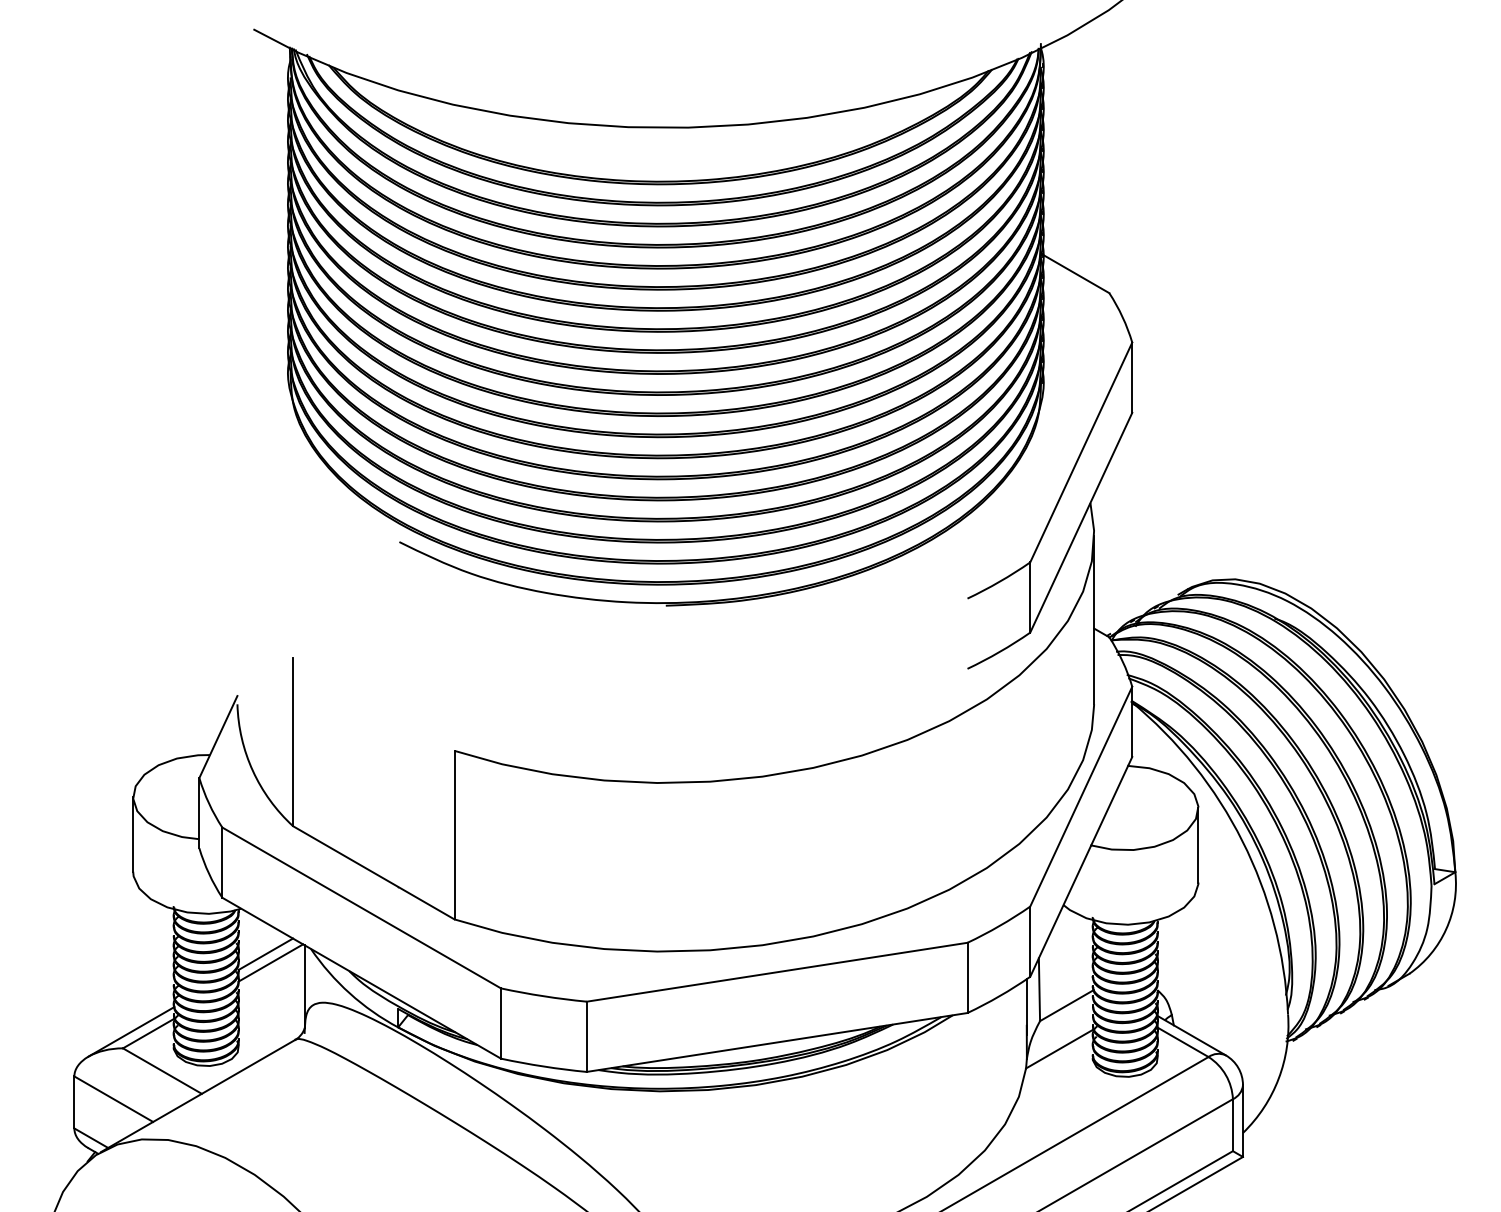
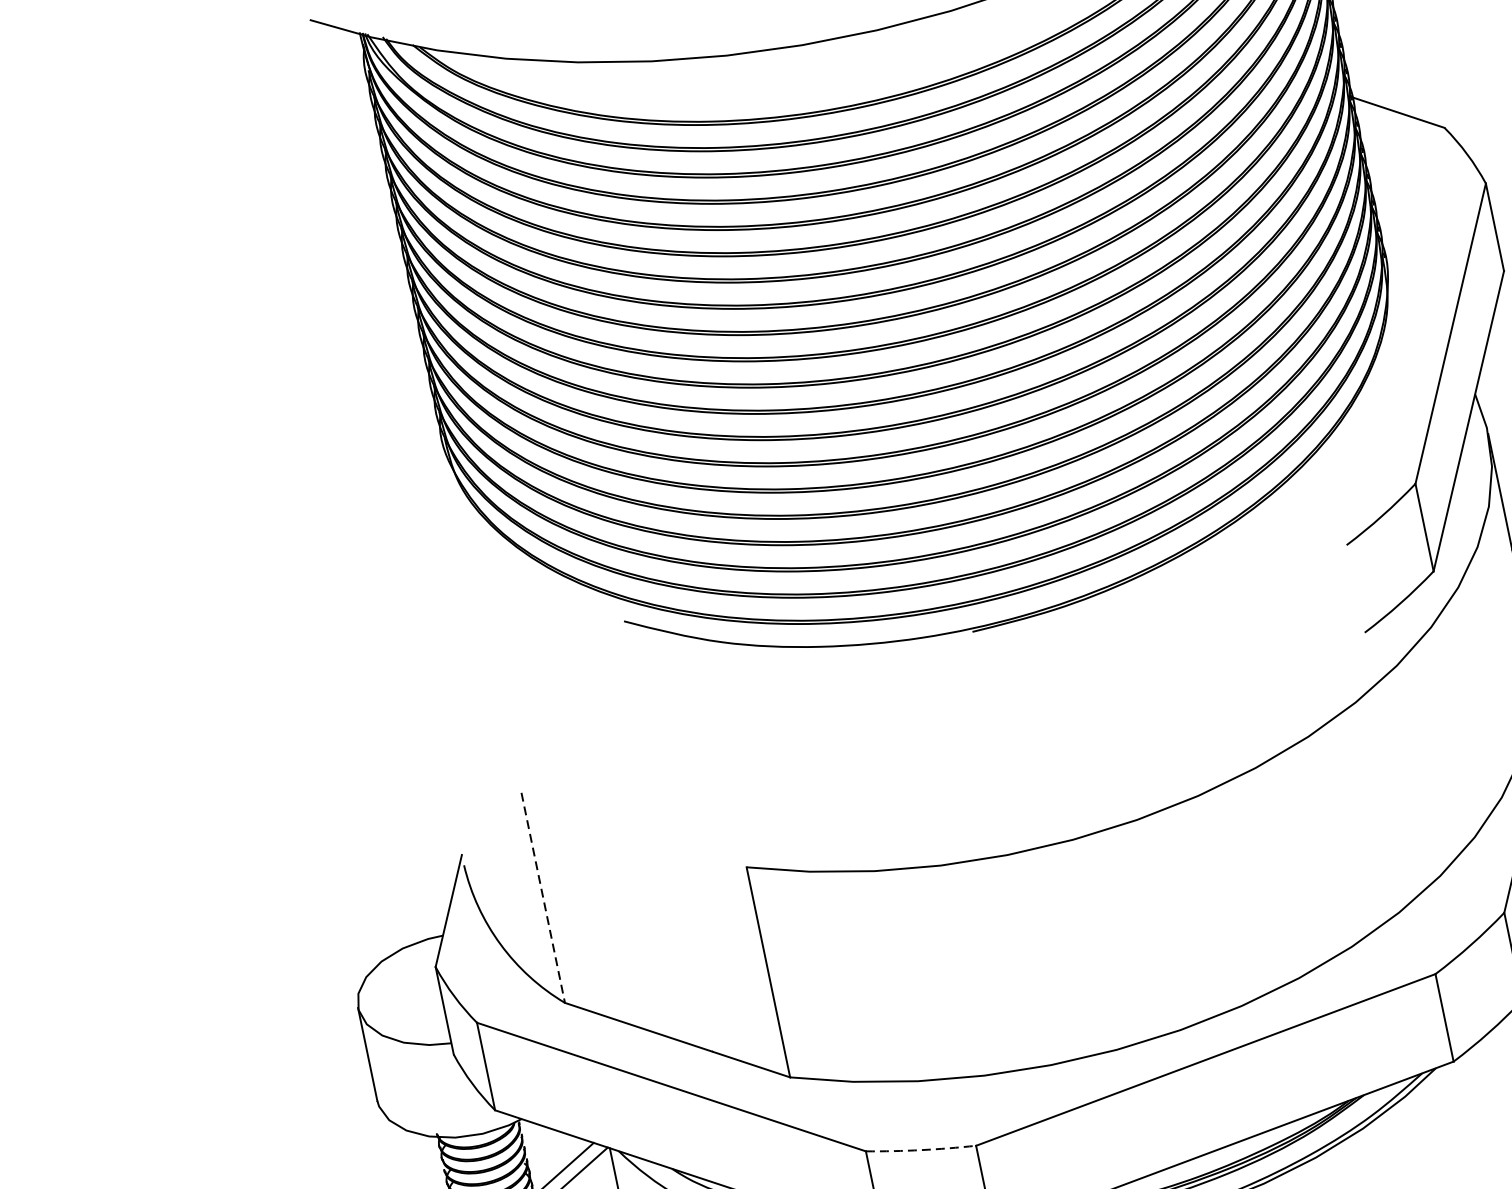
line: (293, 742) -> (543, 898), solid -> dashed
arc: (543, 996) -> (920, 1150), solid -> dashed

